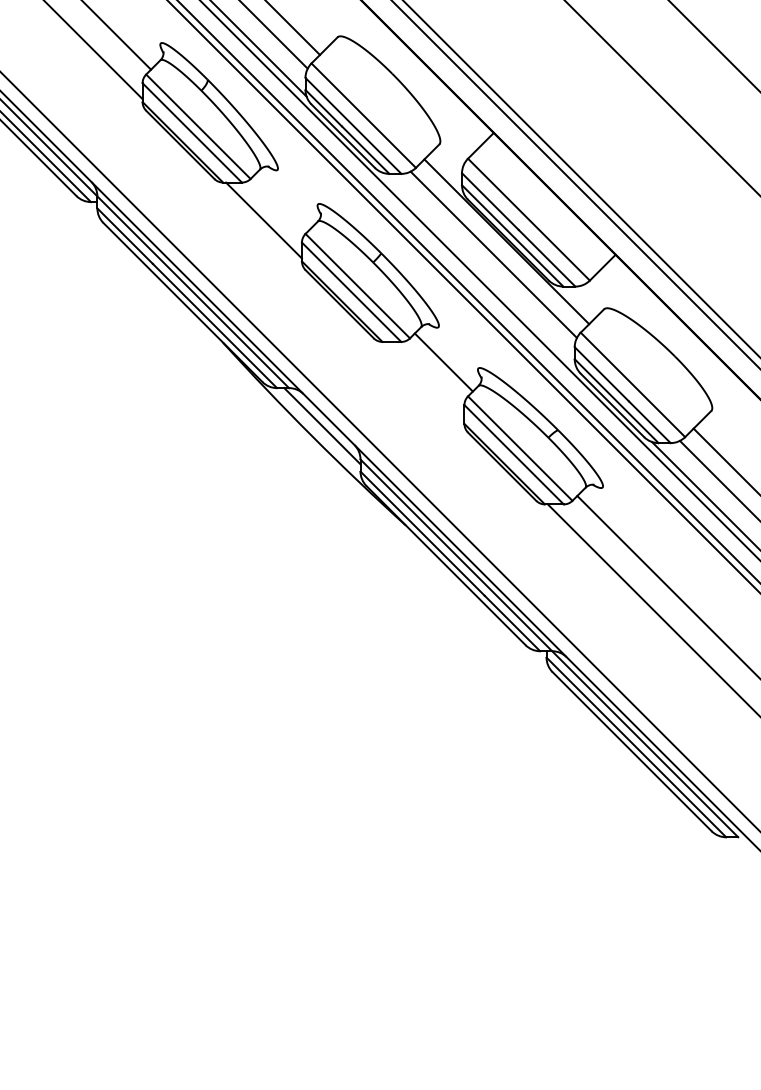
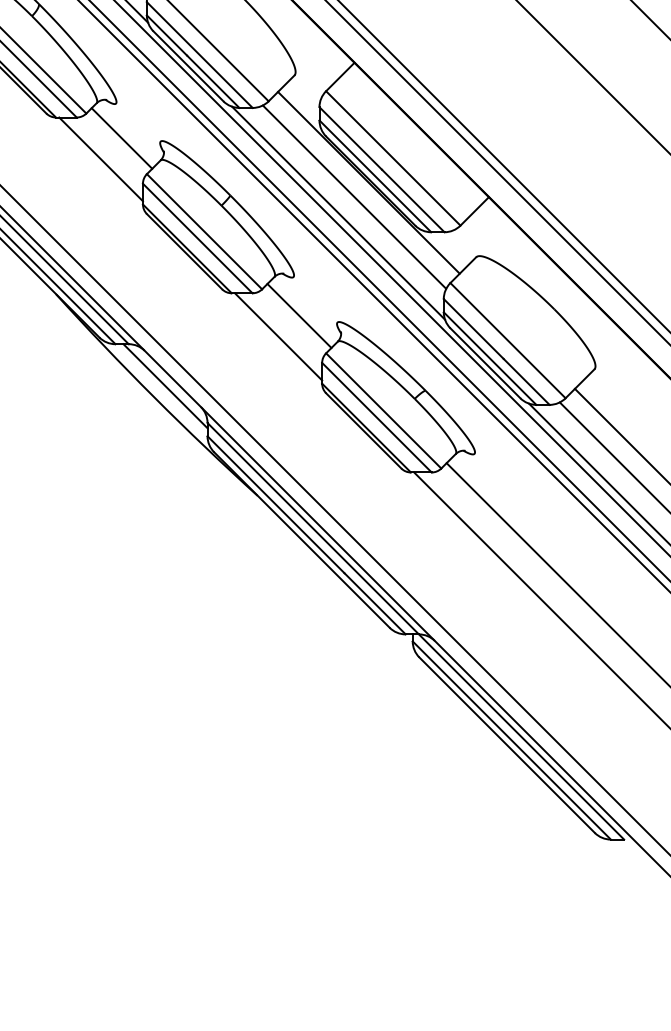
line: (282, 201) -> (121, 138), added
line: (478, 268) -> (337, 212), added
line: (424, 380) -> (278, 335), added

